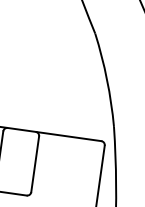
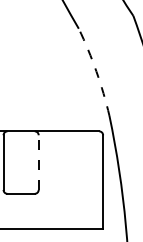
arc: (107, 79) -> (96, 71), solid -> dashed
line: (34, 164) -> (38, 162), solid -> dashed

